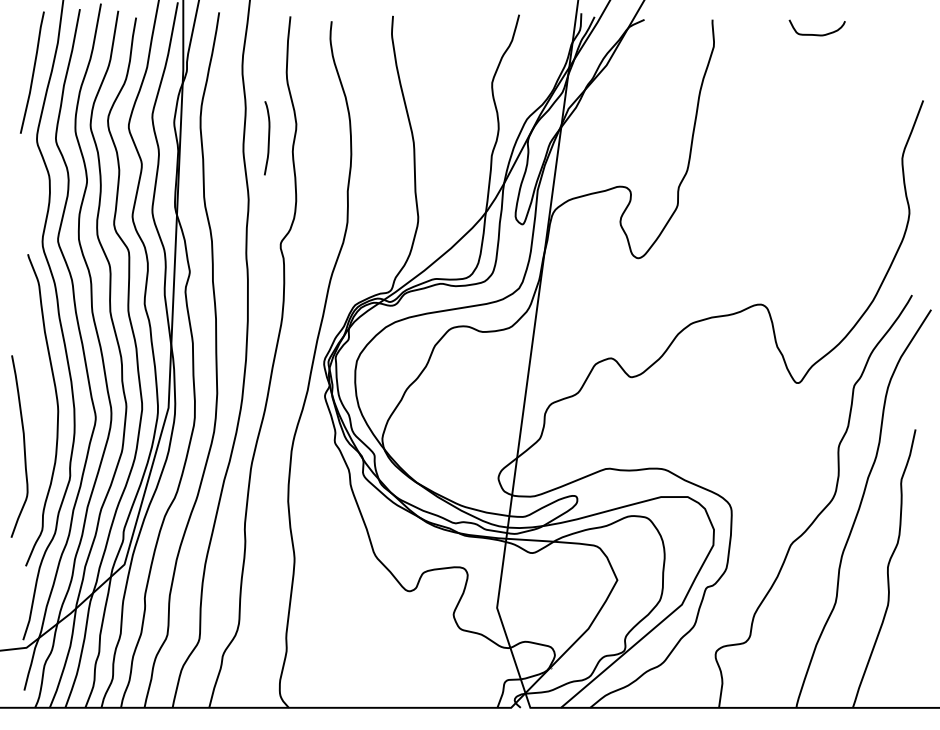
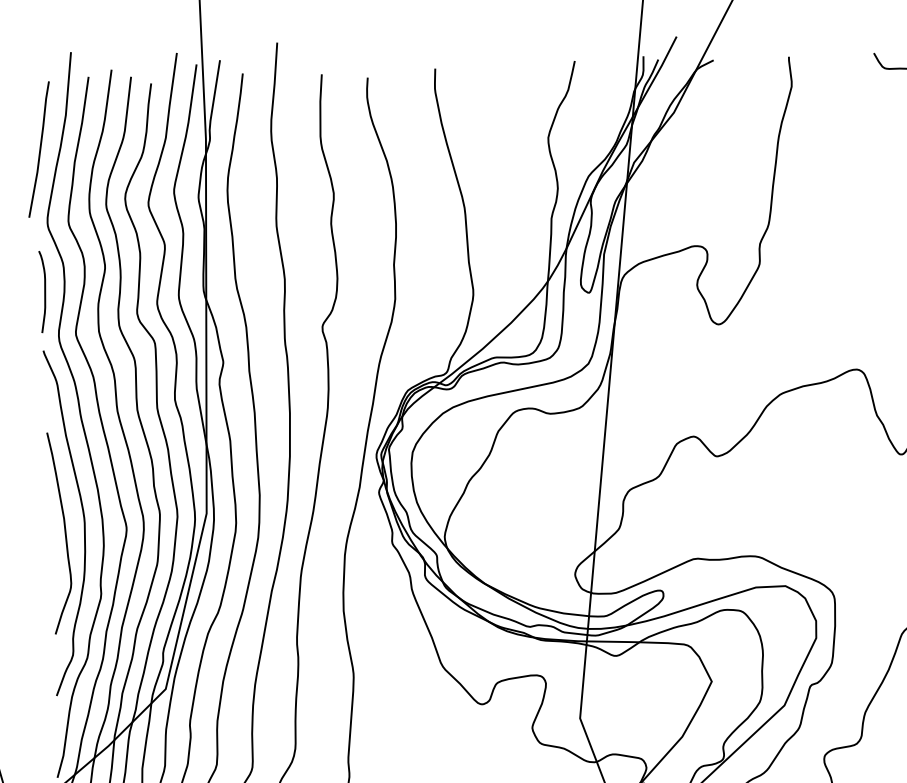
curve: (268, 138) -> (44, 292), moved
curve: (23, 446) -> (64, 532), moved

